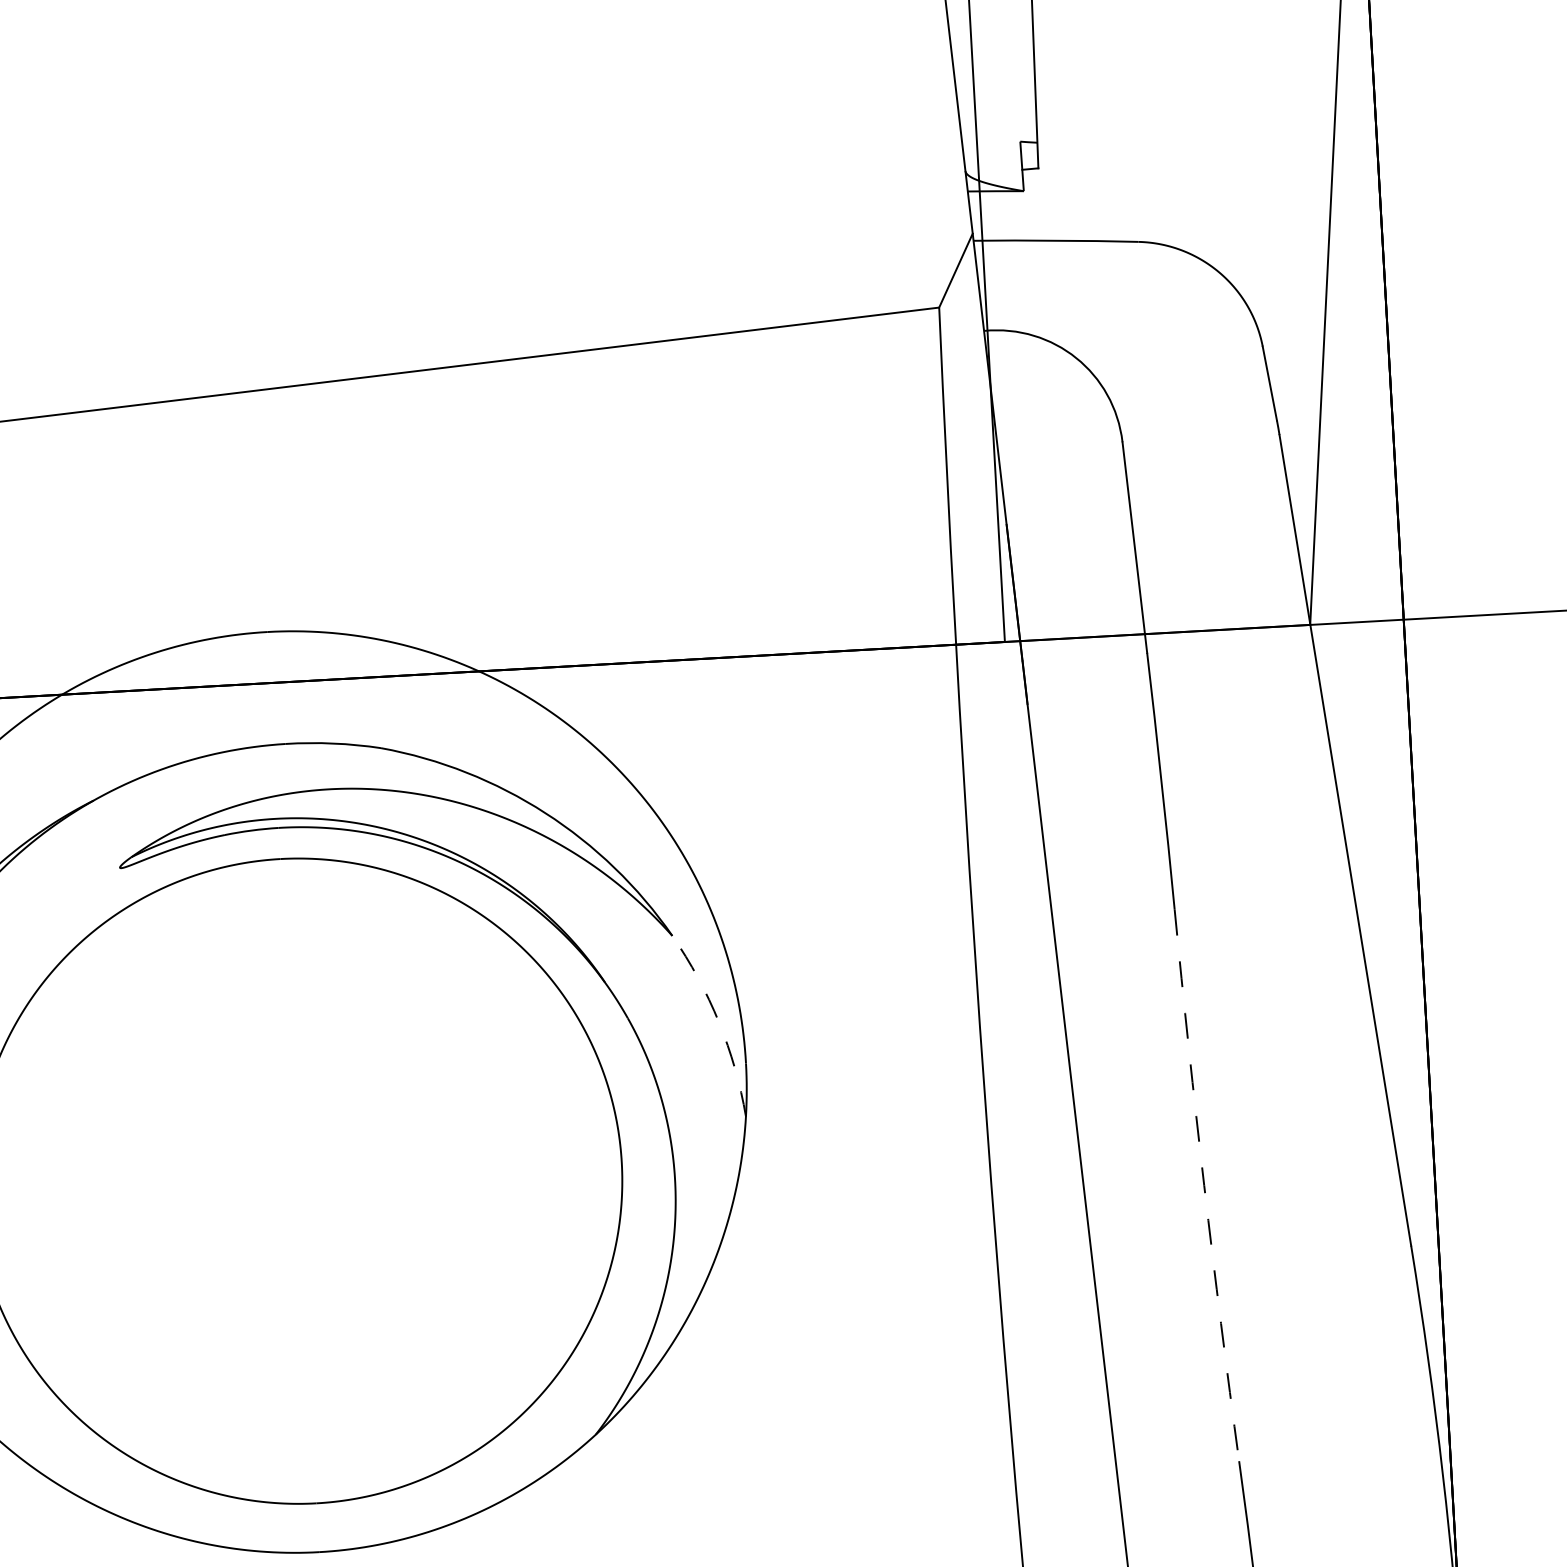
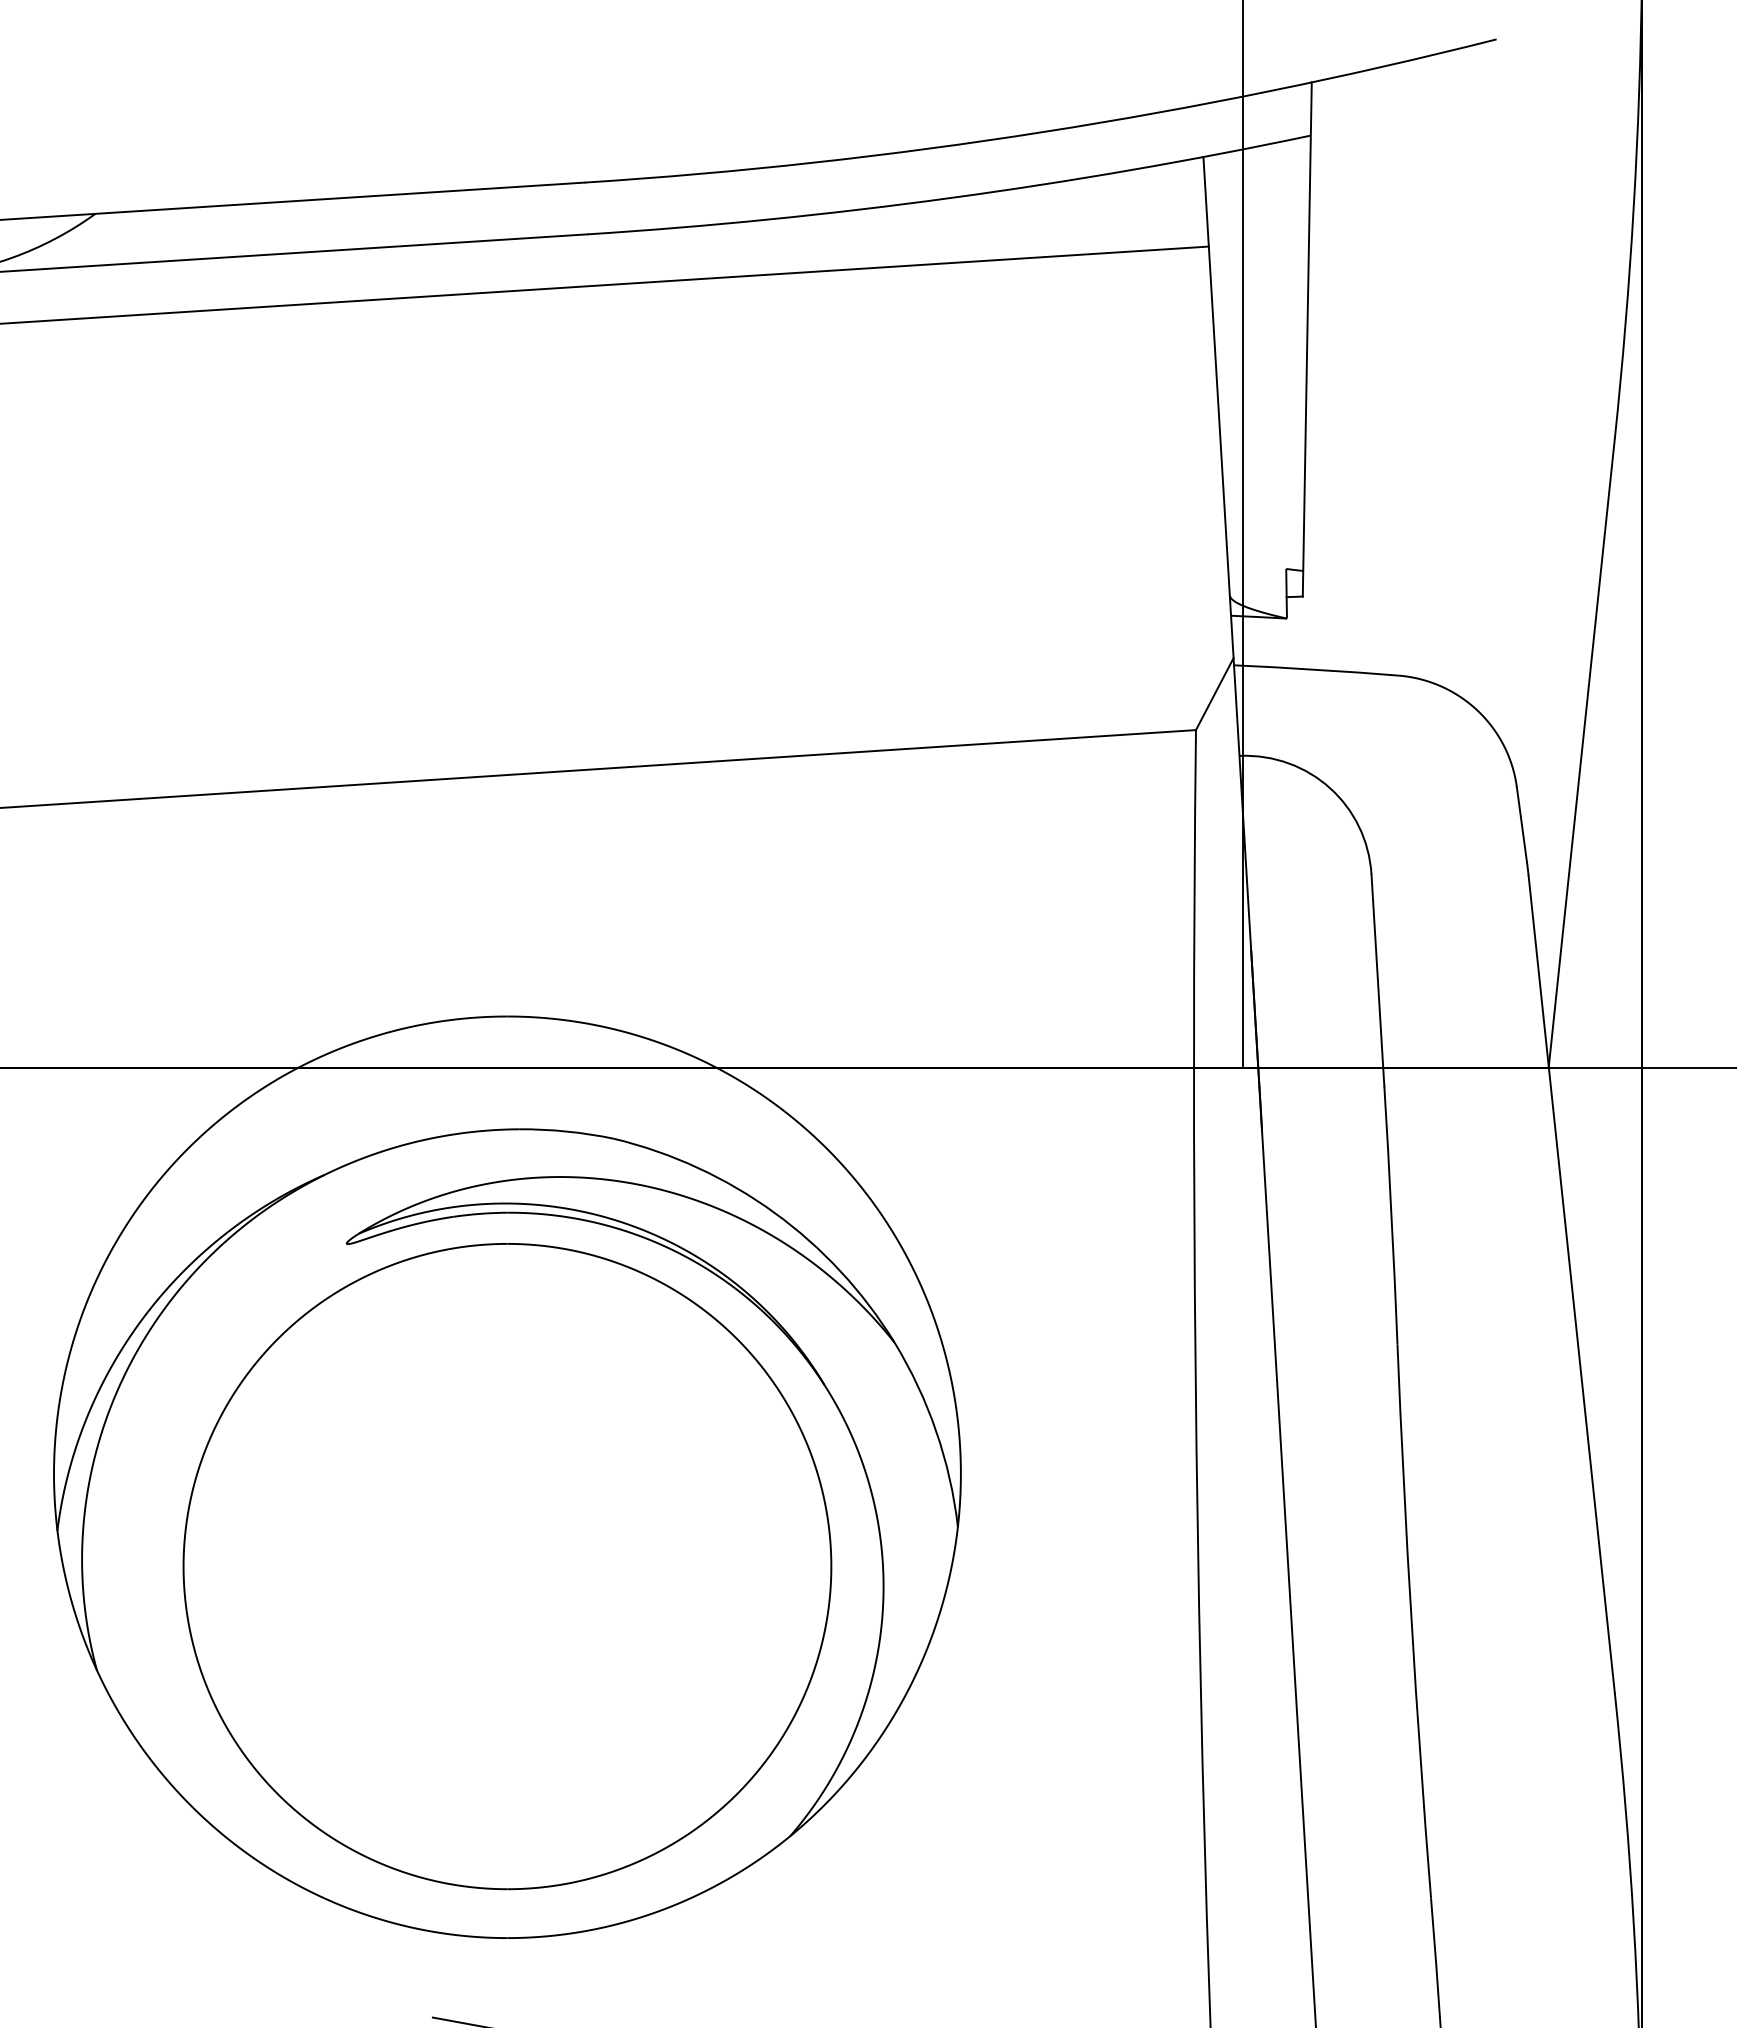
arc: (719, 1022) -> (936, 1431), dashed -> solid
arc: (1204, 1185) -> (1411, 1621), dashed -> solid

